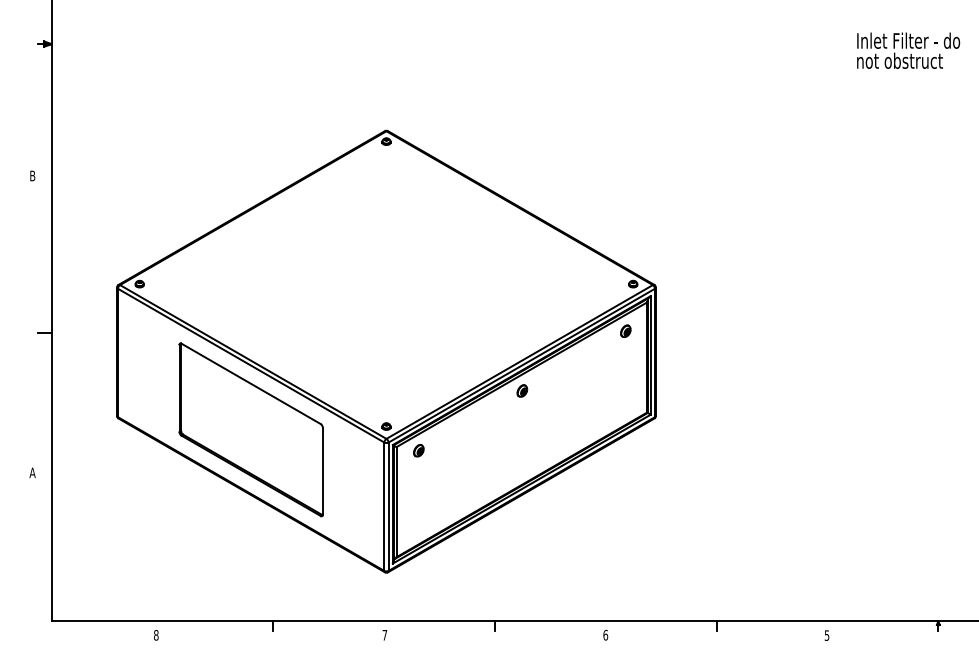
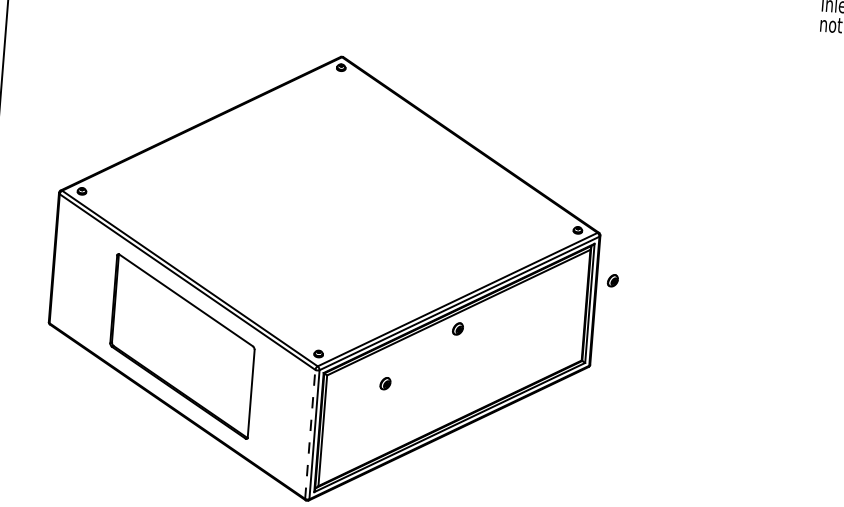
part: (625, 330) -> (612, 279), moved
part: (418, 450) -> (385, 383), moved
line: (384, 506) -> (310, 434), solid -> dashed

